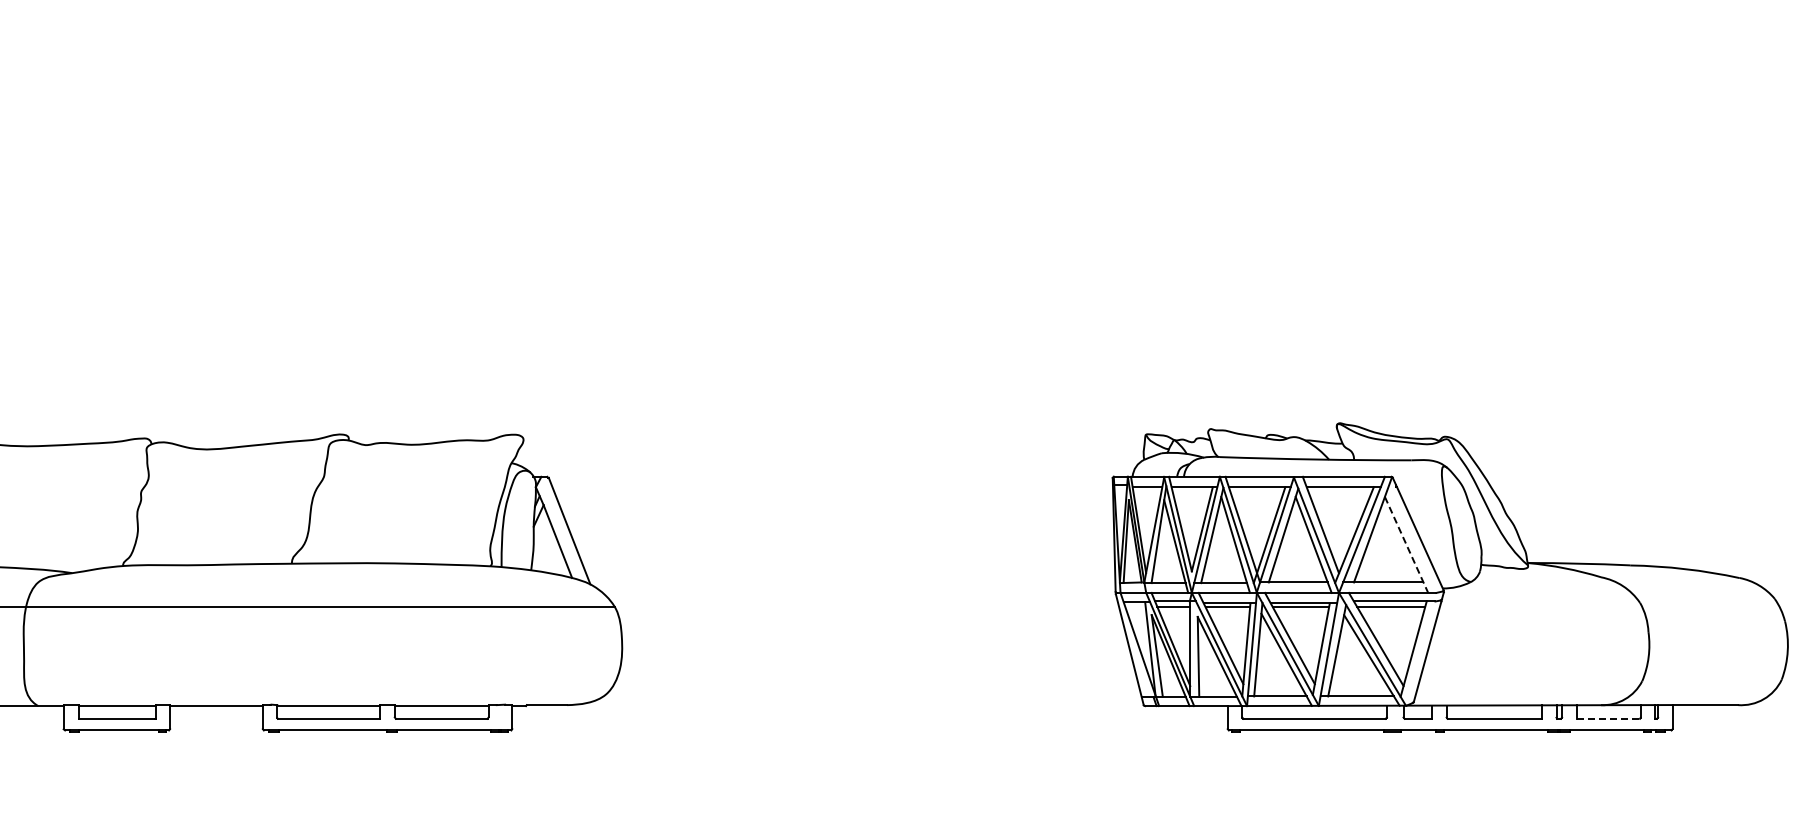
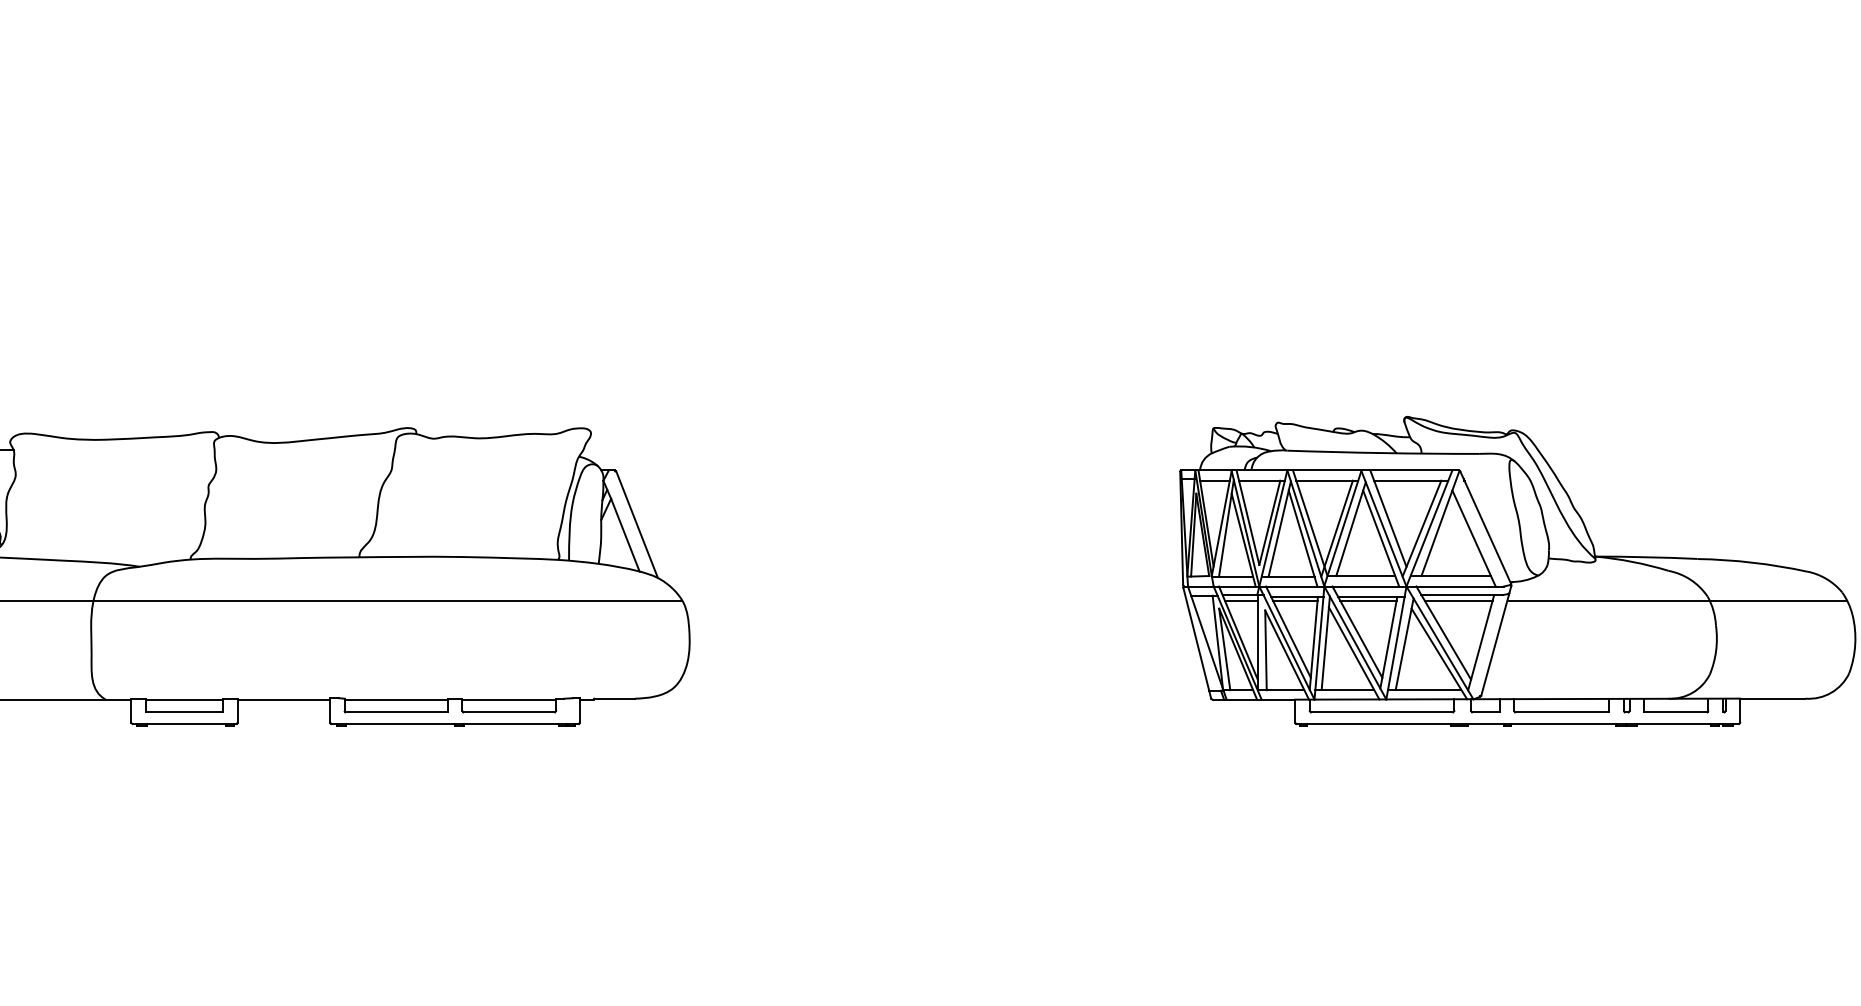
line: (1407, 544) -> (1474, 538), dashed -> solid
line: (1610, 606) -> (1677, 600), added
line: (1608, 718) -> (1675, 712), dashed -> solid

